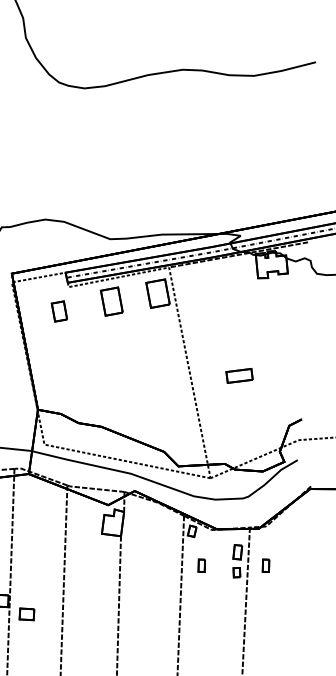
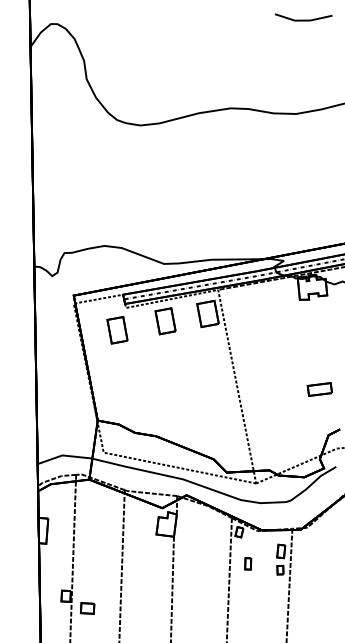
part: (59, 311) -> (117, 330), size x1.43
part: (239, 375) -> (319, 389), moved
part: (266, 565) -> (307, 563), removed

